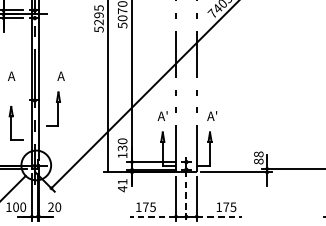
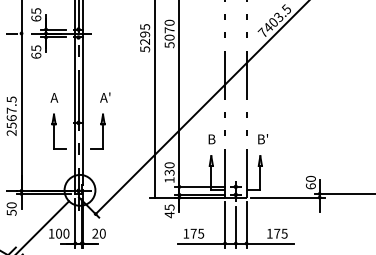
text: (60, 75) -> (105, 97), A -> A'
text: (162, 116) -> (211, 139), A' -> B
text: (212, 116) -> (262, 139), A' -> B'
part: (15, 123) -> (58, 131), moved
text: (258, 157) -> (310, 182), 88 -> 60
text: (122, 181) -> (169, 207), 41 -> 45
line: (186, 201) -> (235, 227), dashed -> solid
line: (153, 216) -> (201, 243), dashed -> solid
line: (219, 216) -> (270, 243), dashed -> solid

